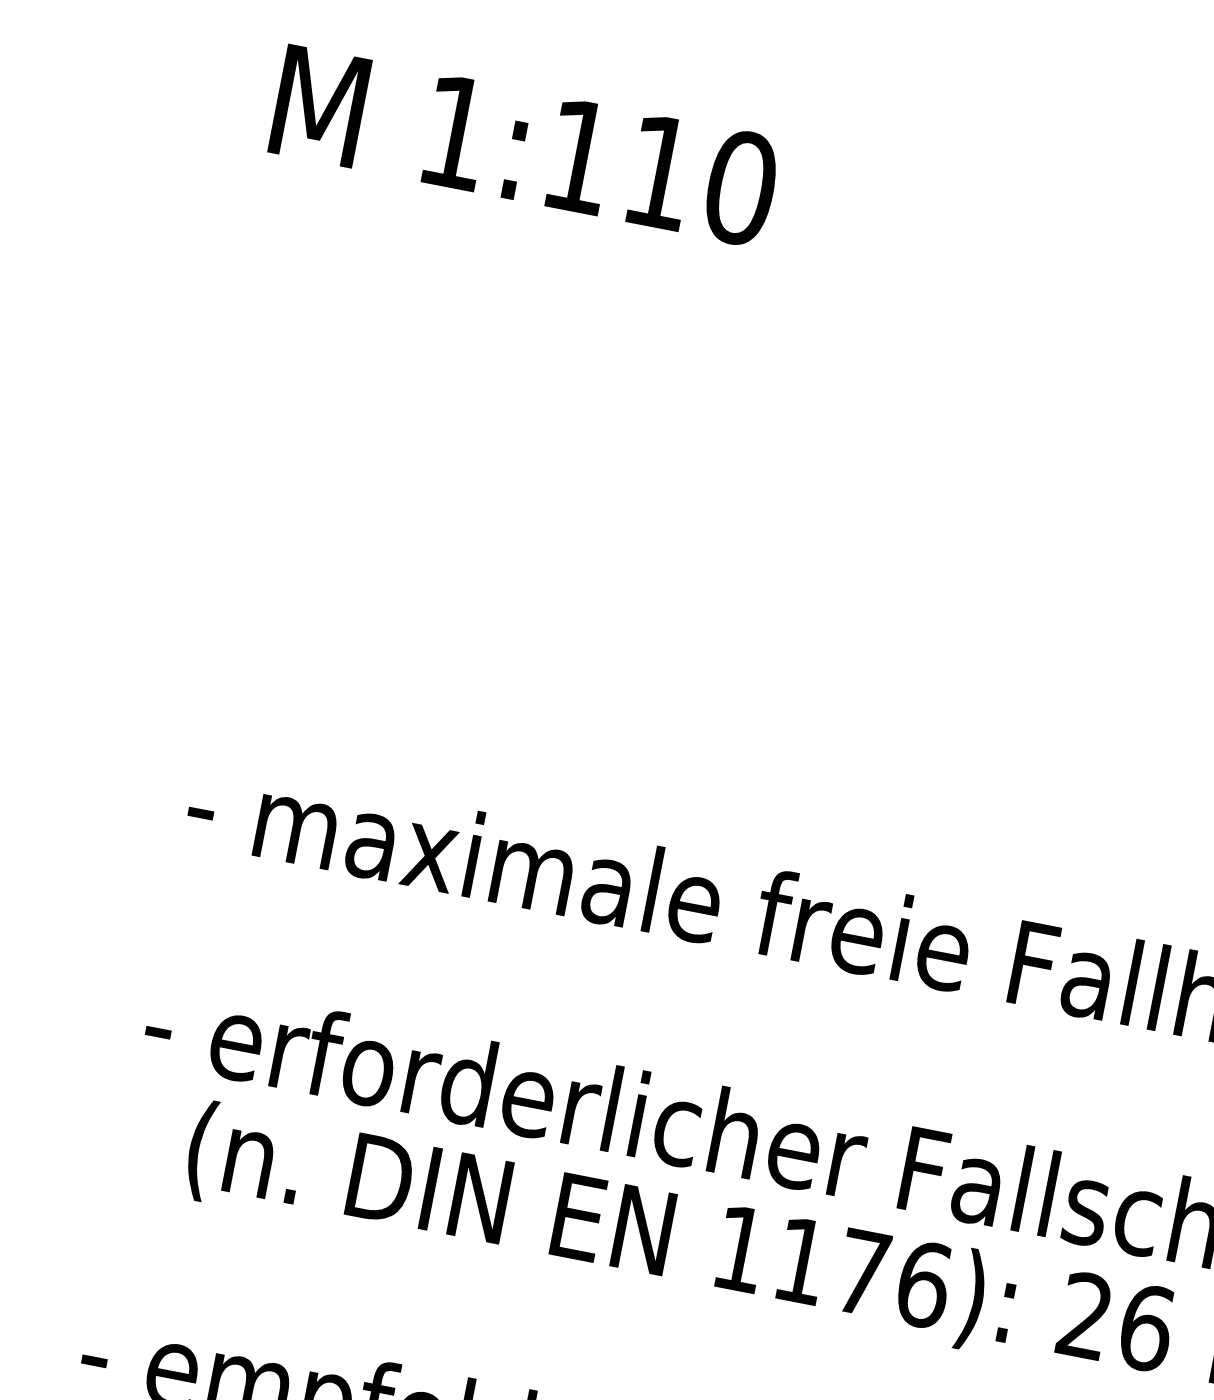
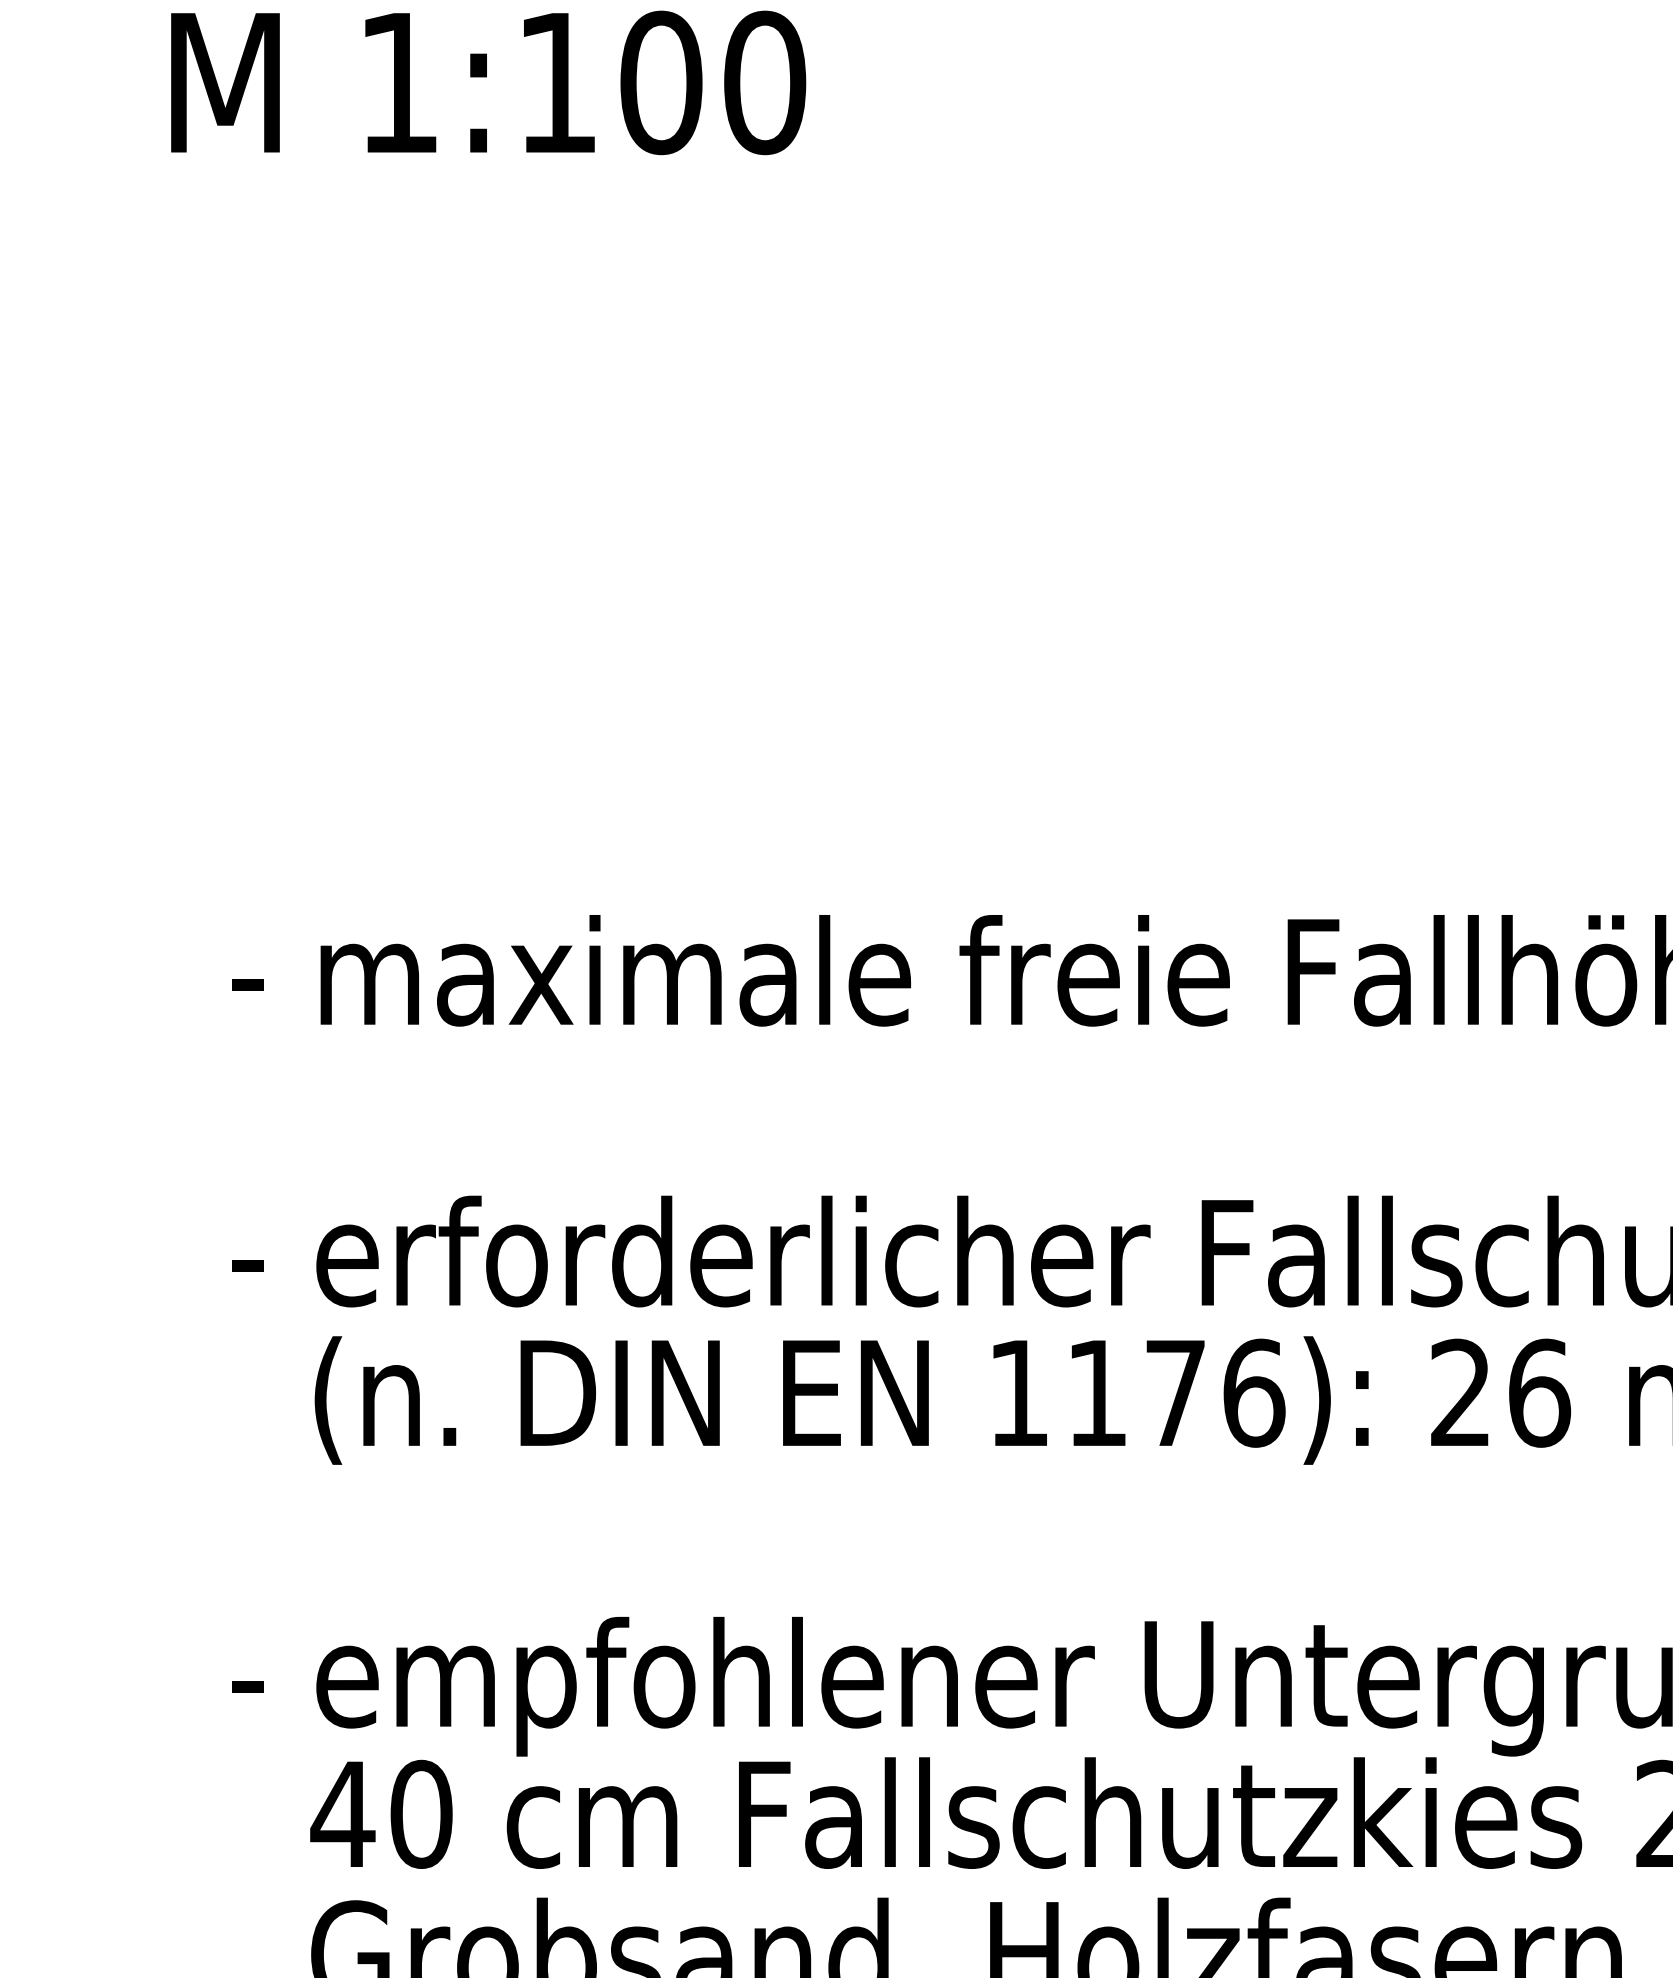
text: (660, 172) -> (661, 82), 1:110 -> 1:100

